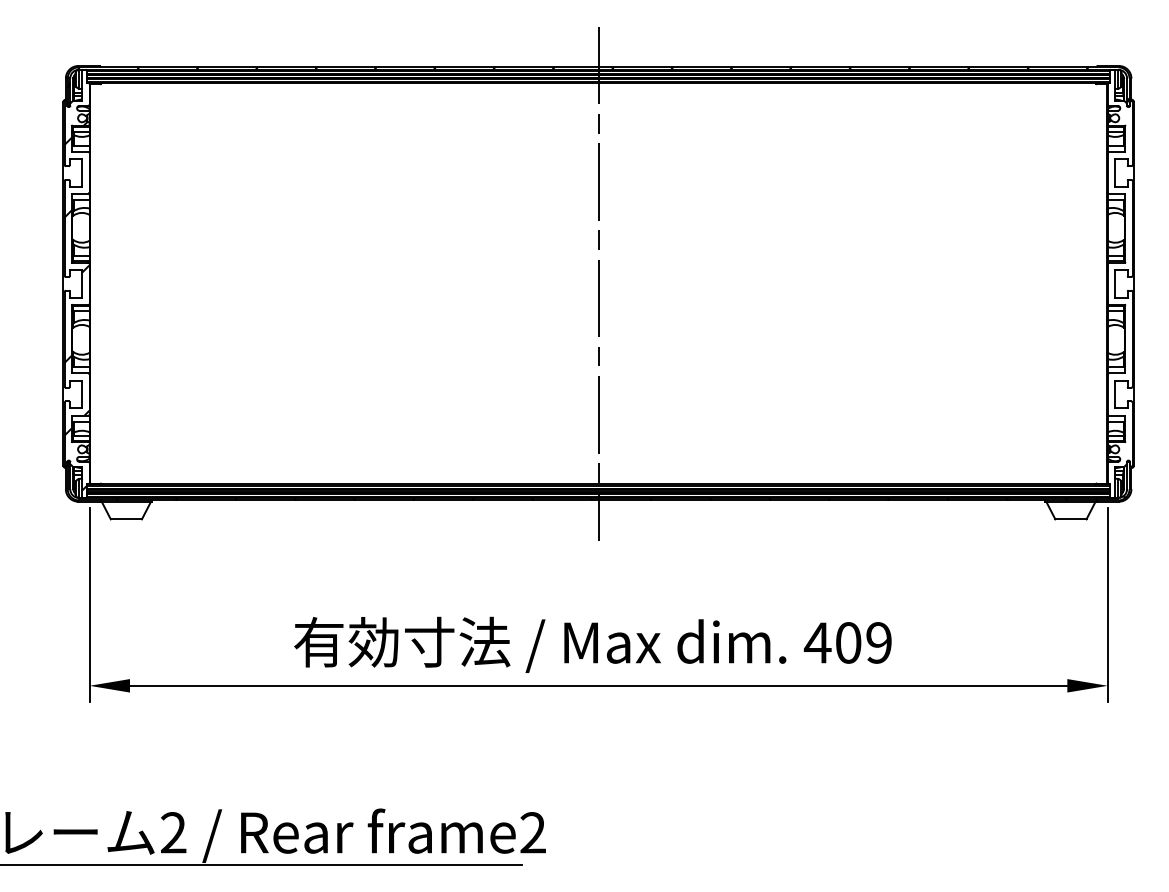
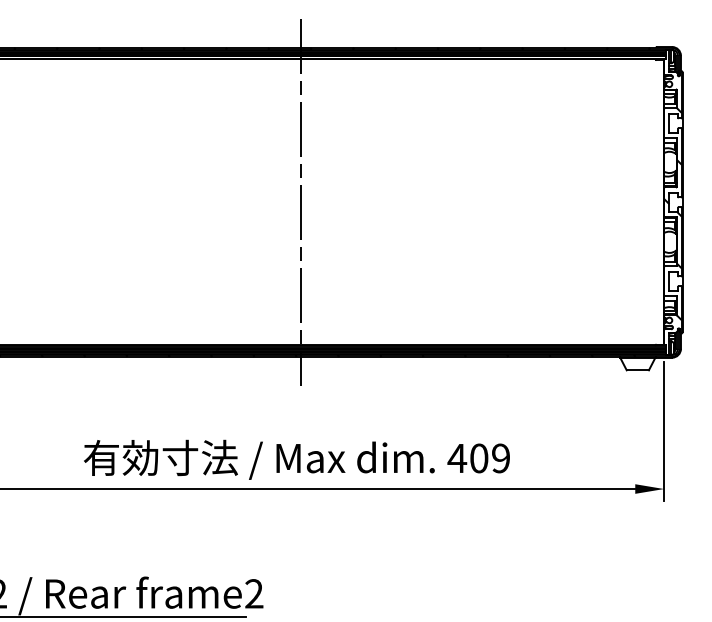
hatch: (1119, 300) -> (672, 214), added

